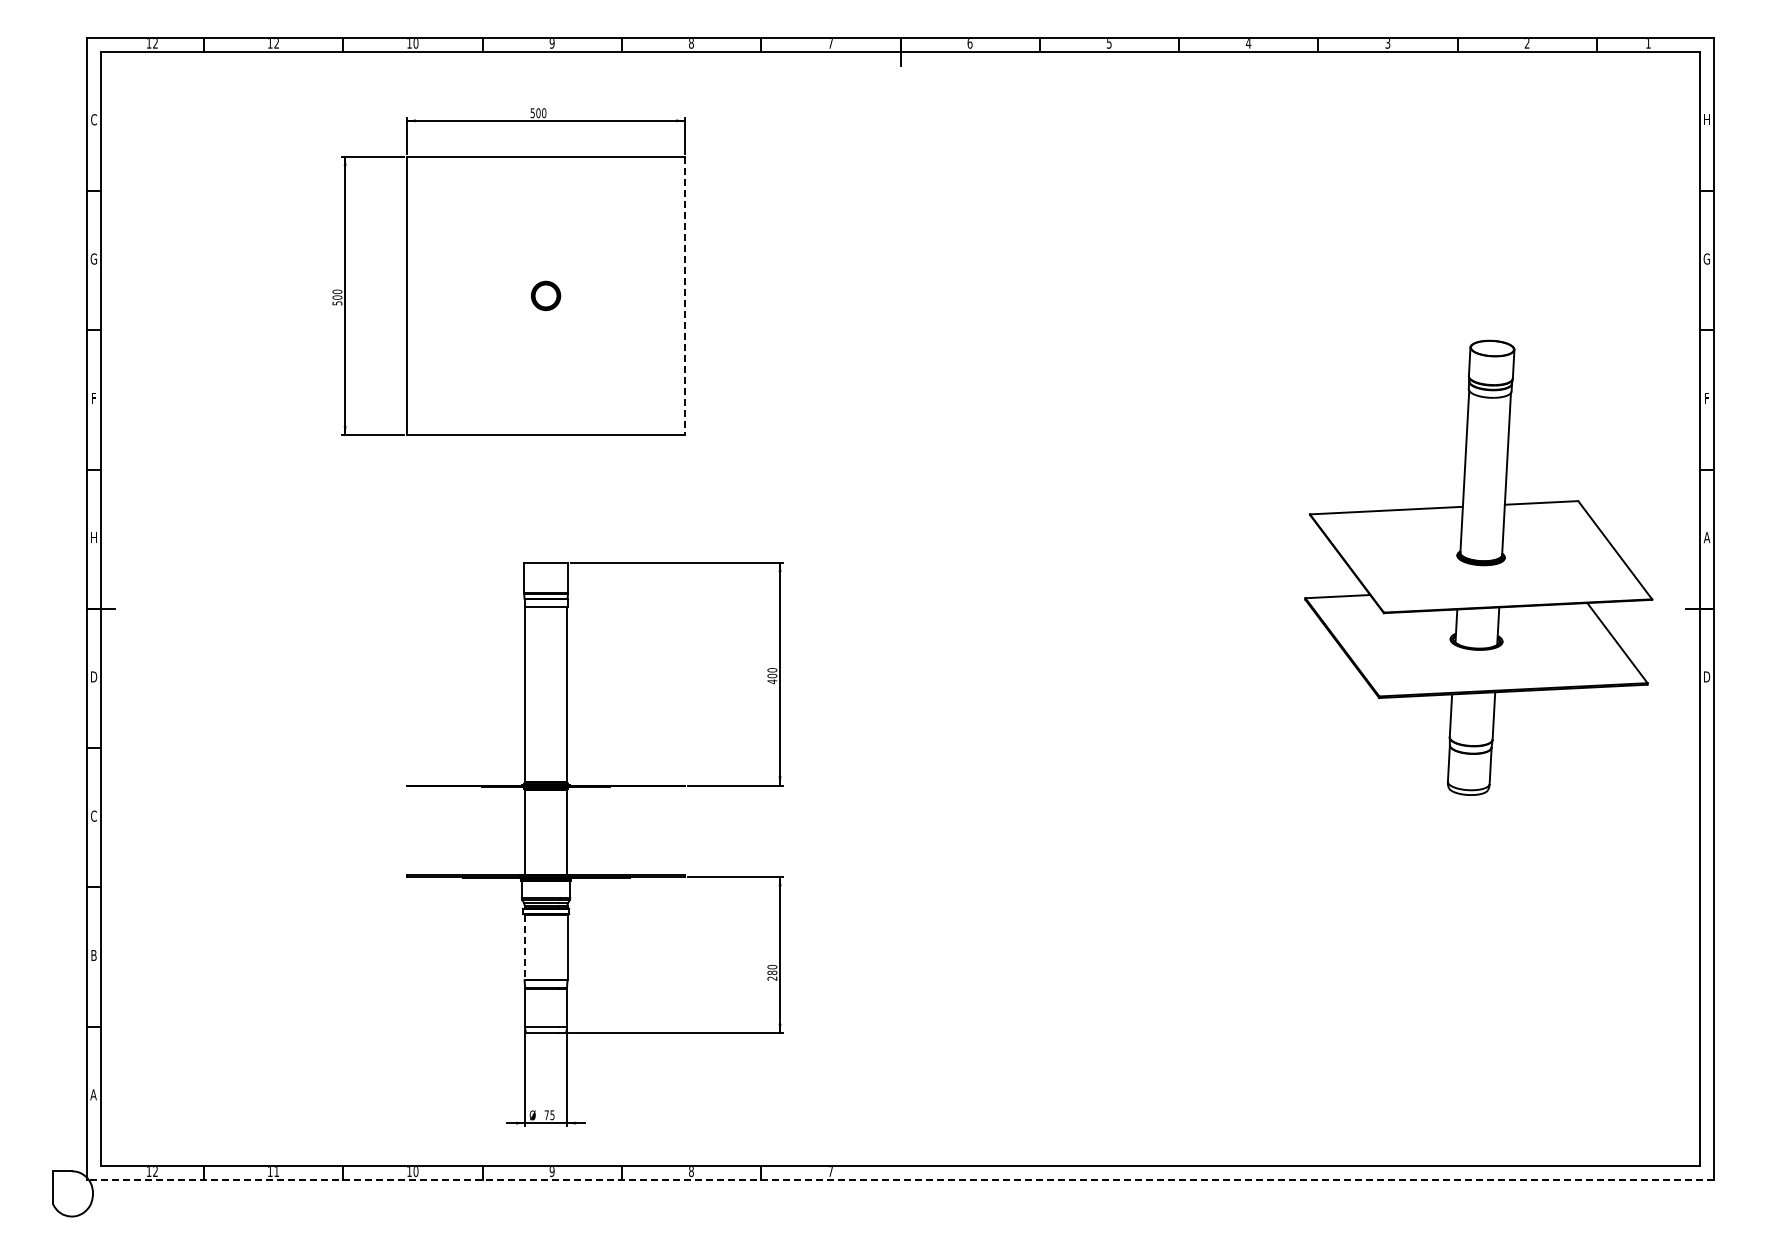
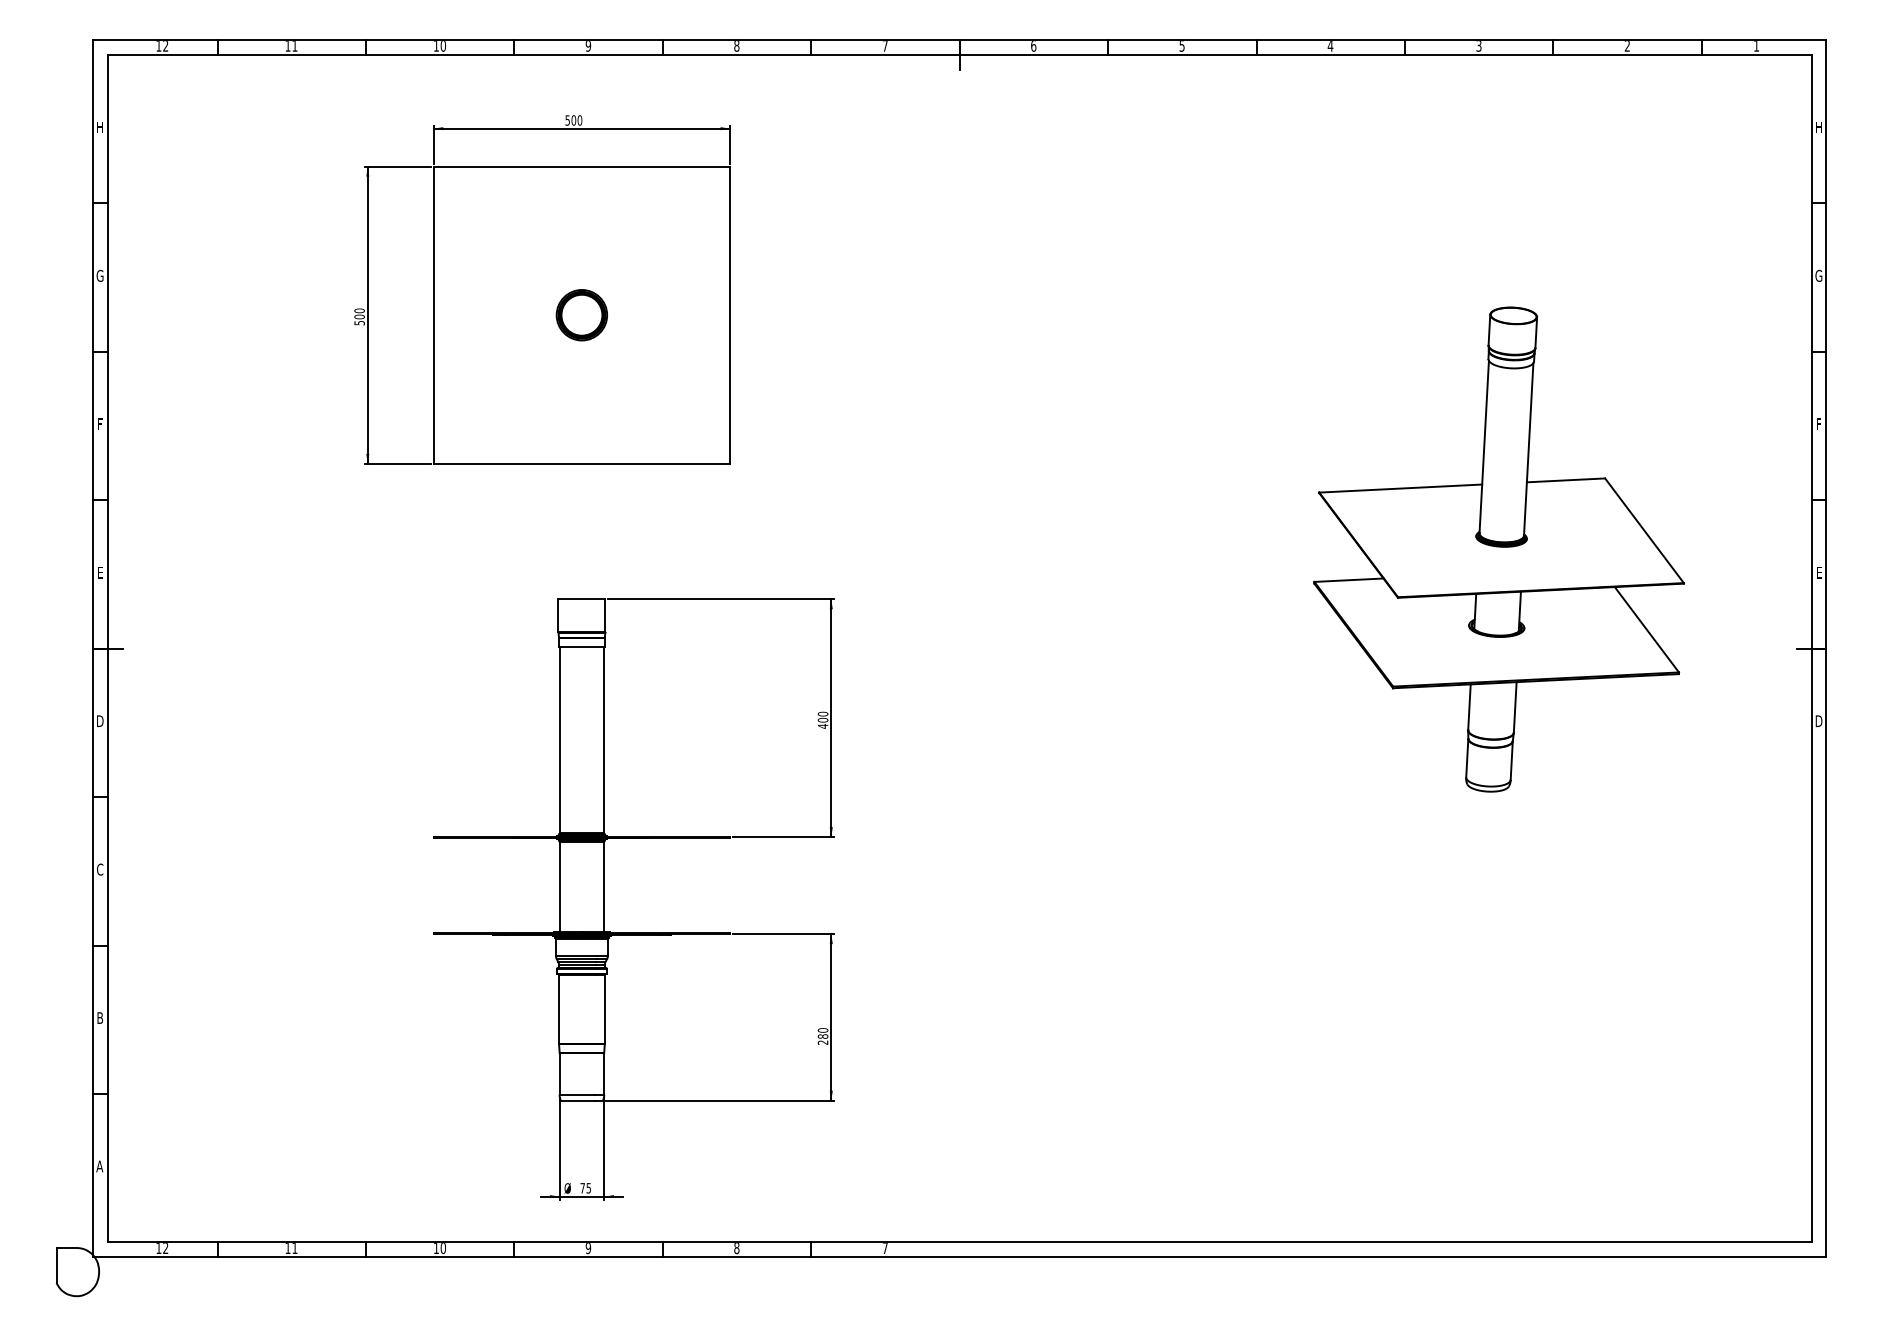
text: (276, 43) -> (294, 46), 12 -> 11
text: (93, 119) -> (99, 127), C -> H
part: (545, 295) -> (581, 314), size x1.67
line: (685, 296) -> (730, 315), dashed -> solid
text: (93, 537) -> (99, 572), H -> E
text: (1706, 537) -> (1818, 572), A -> E
part: (1478, 567) -> (1498, 549), moved
line: (524, 947) -> (558, 1009), dashed -> solid
line: (900, 1179) -> (959, 1256), dashed -> solid

